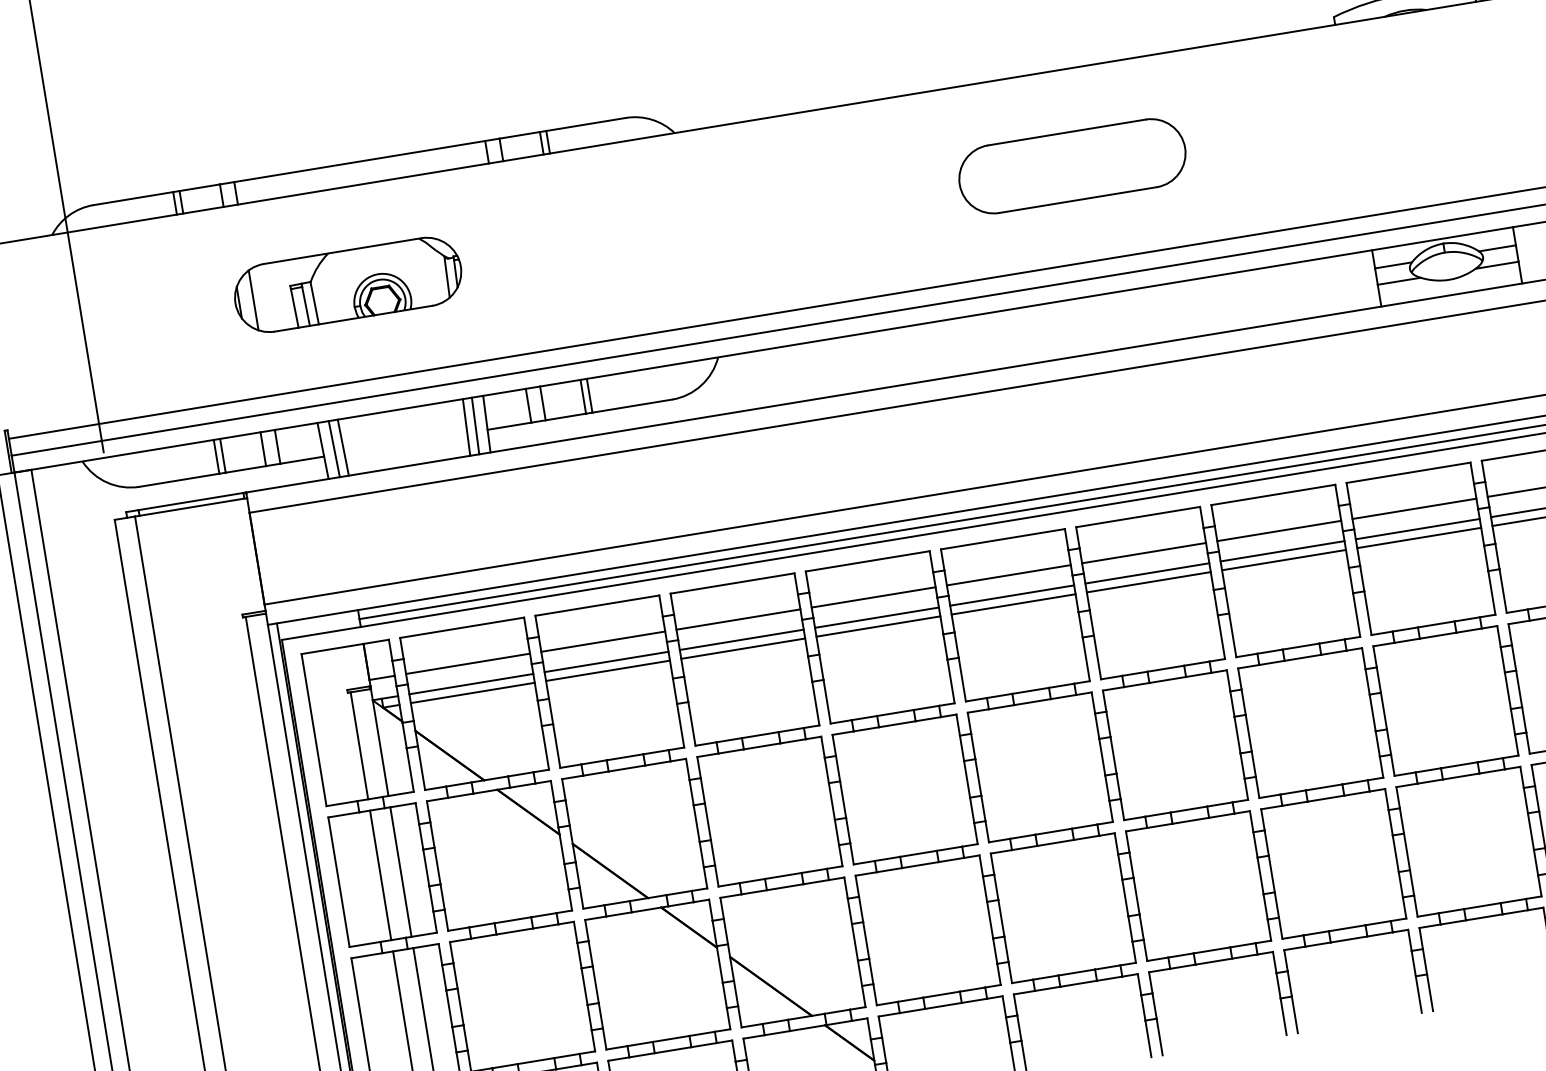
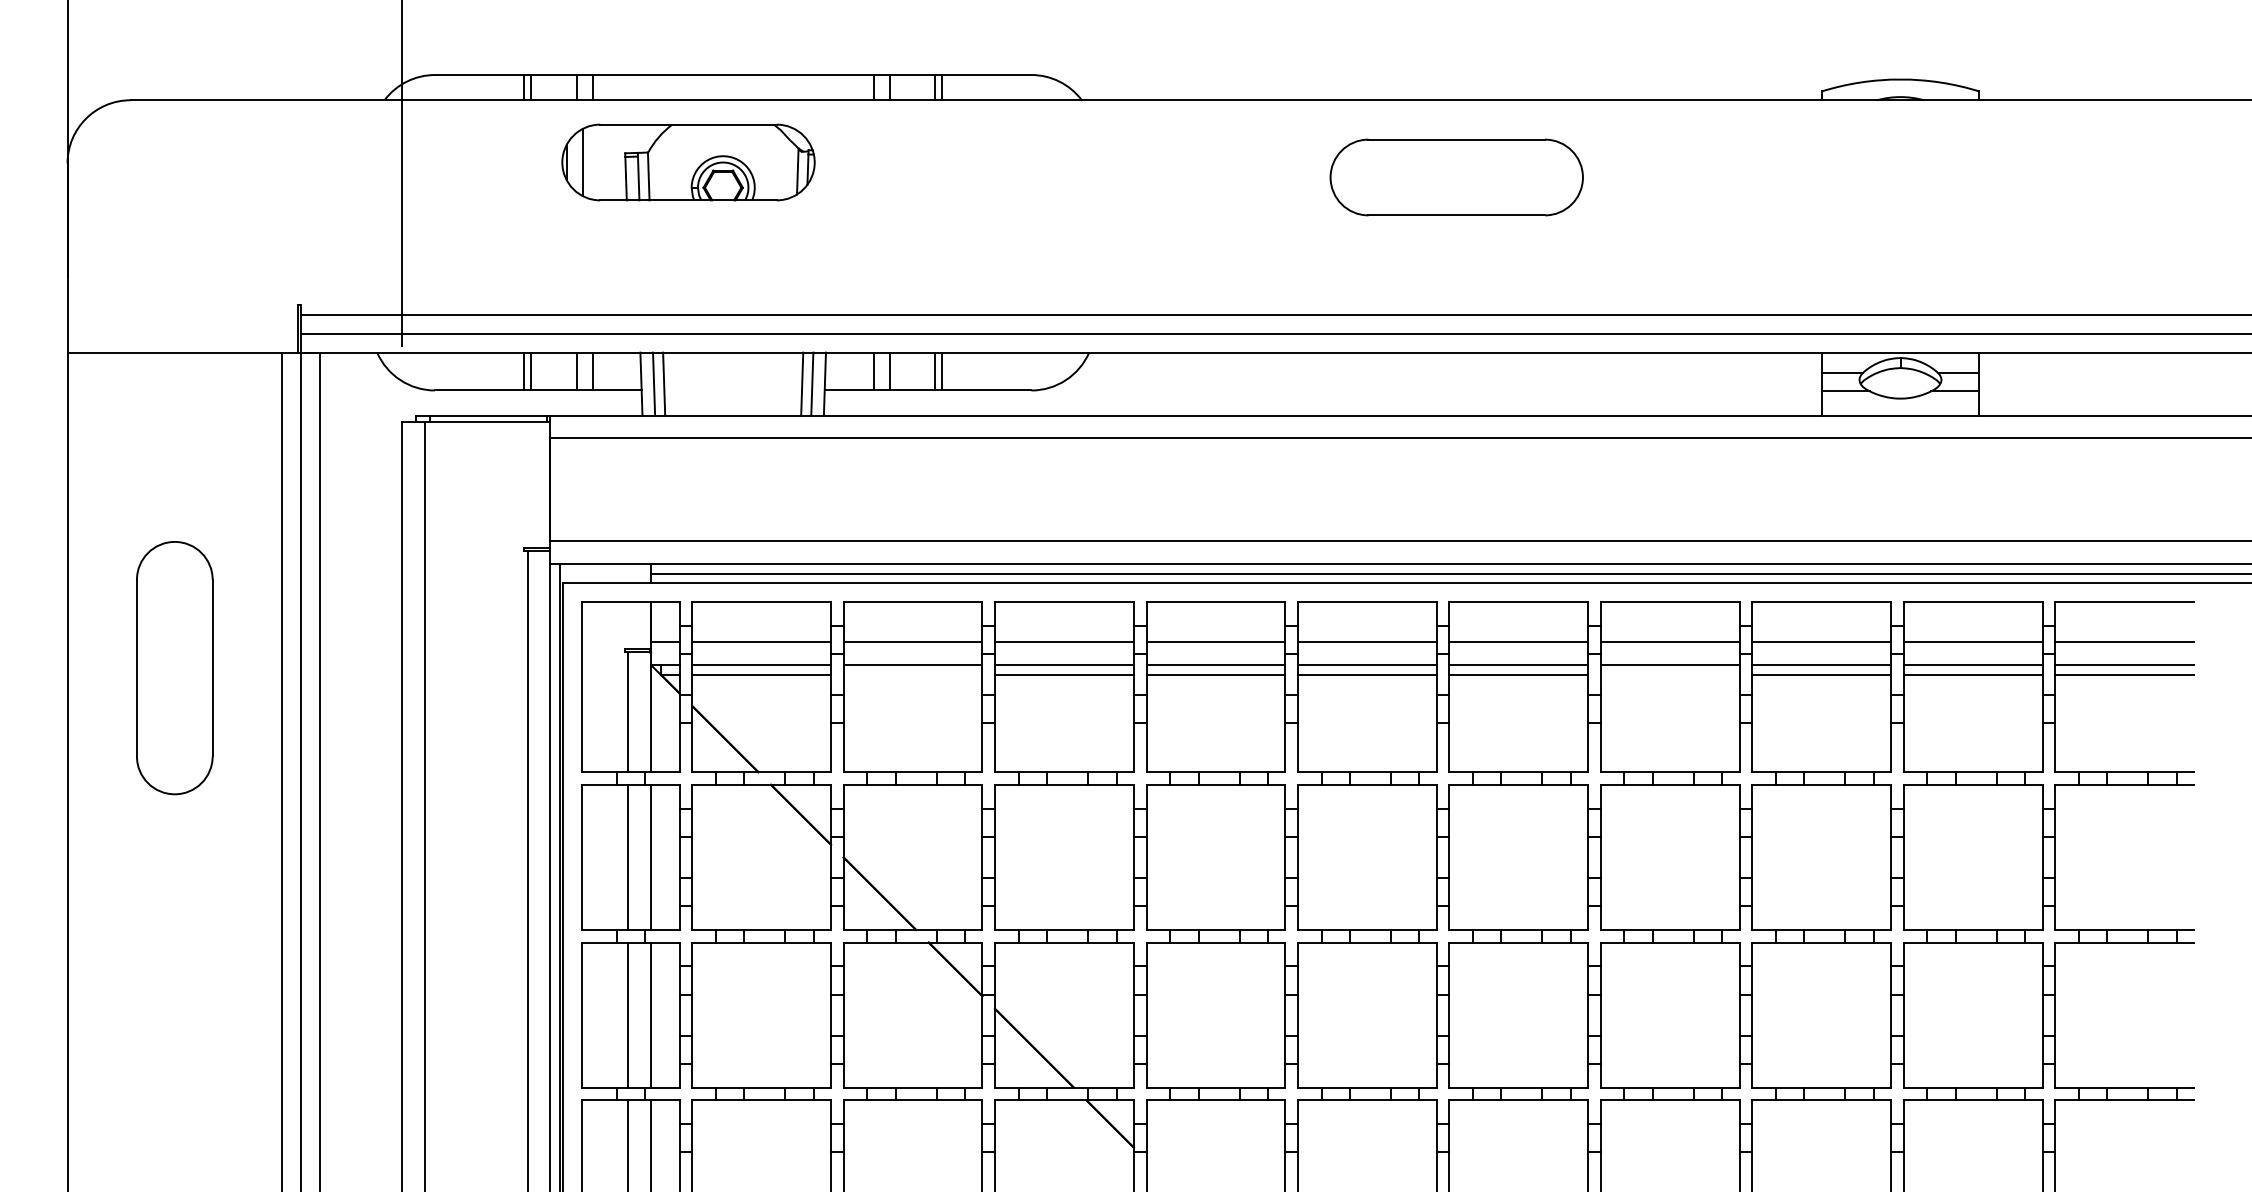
part: (1072, 166) -> (1456, 177), moved
part: (348, 284) -> (688, 162), moved
line: (1283, 559) -> (1669, 674), removed
line: (607, 670) -> (912, 674), removed

